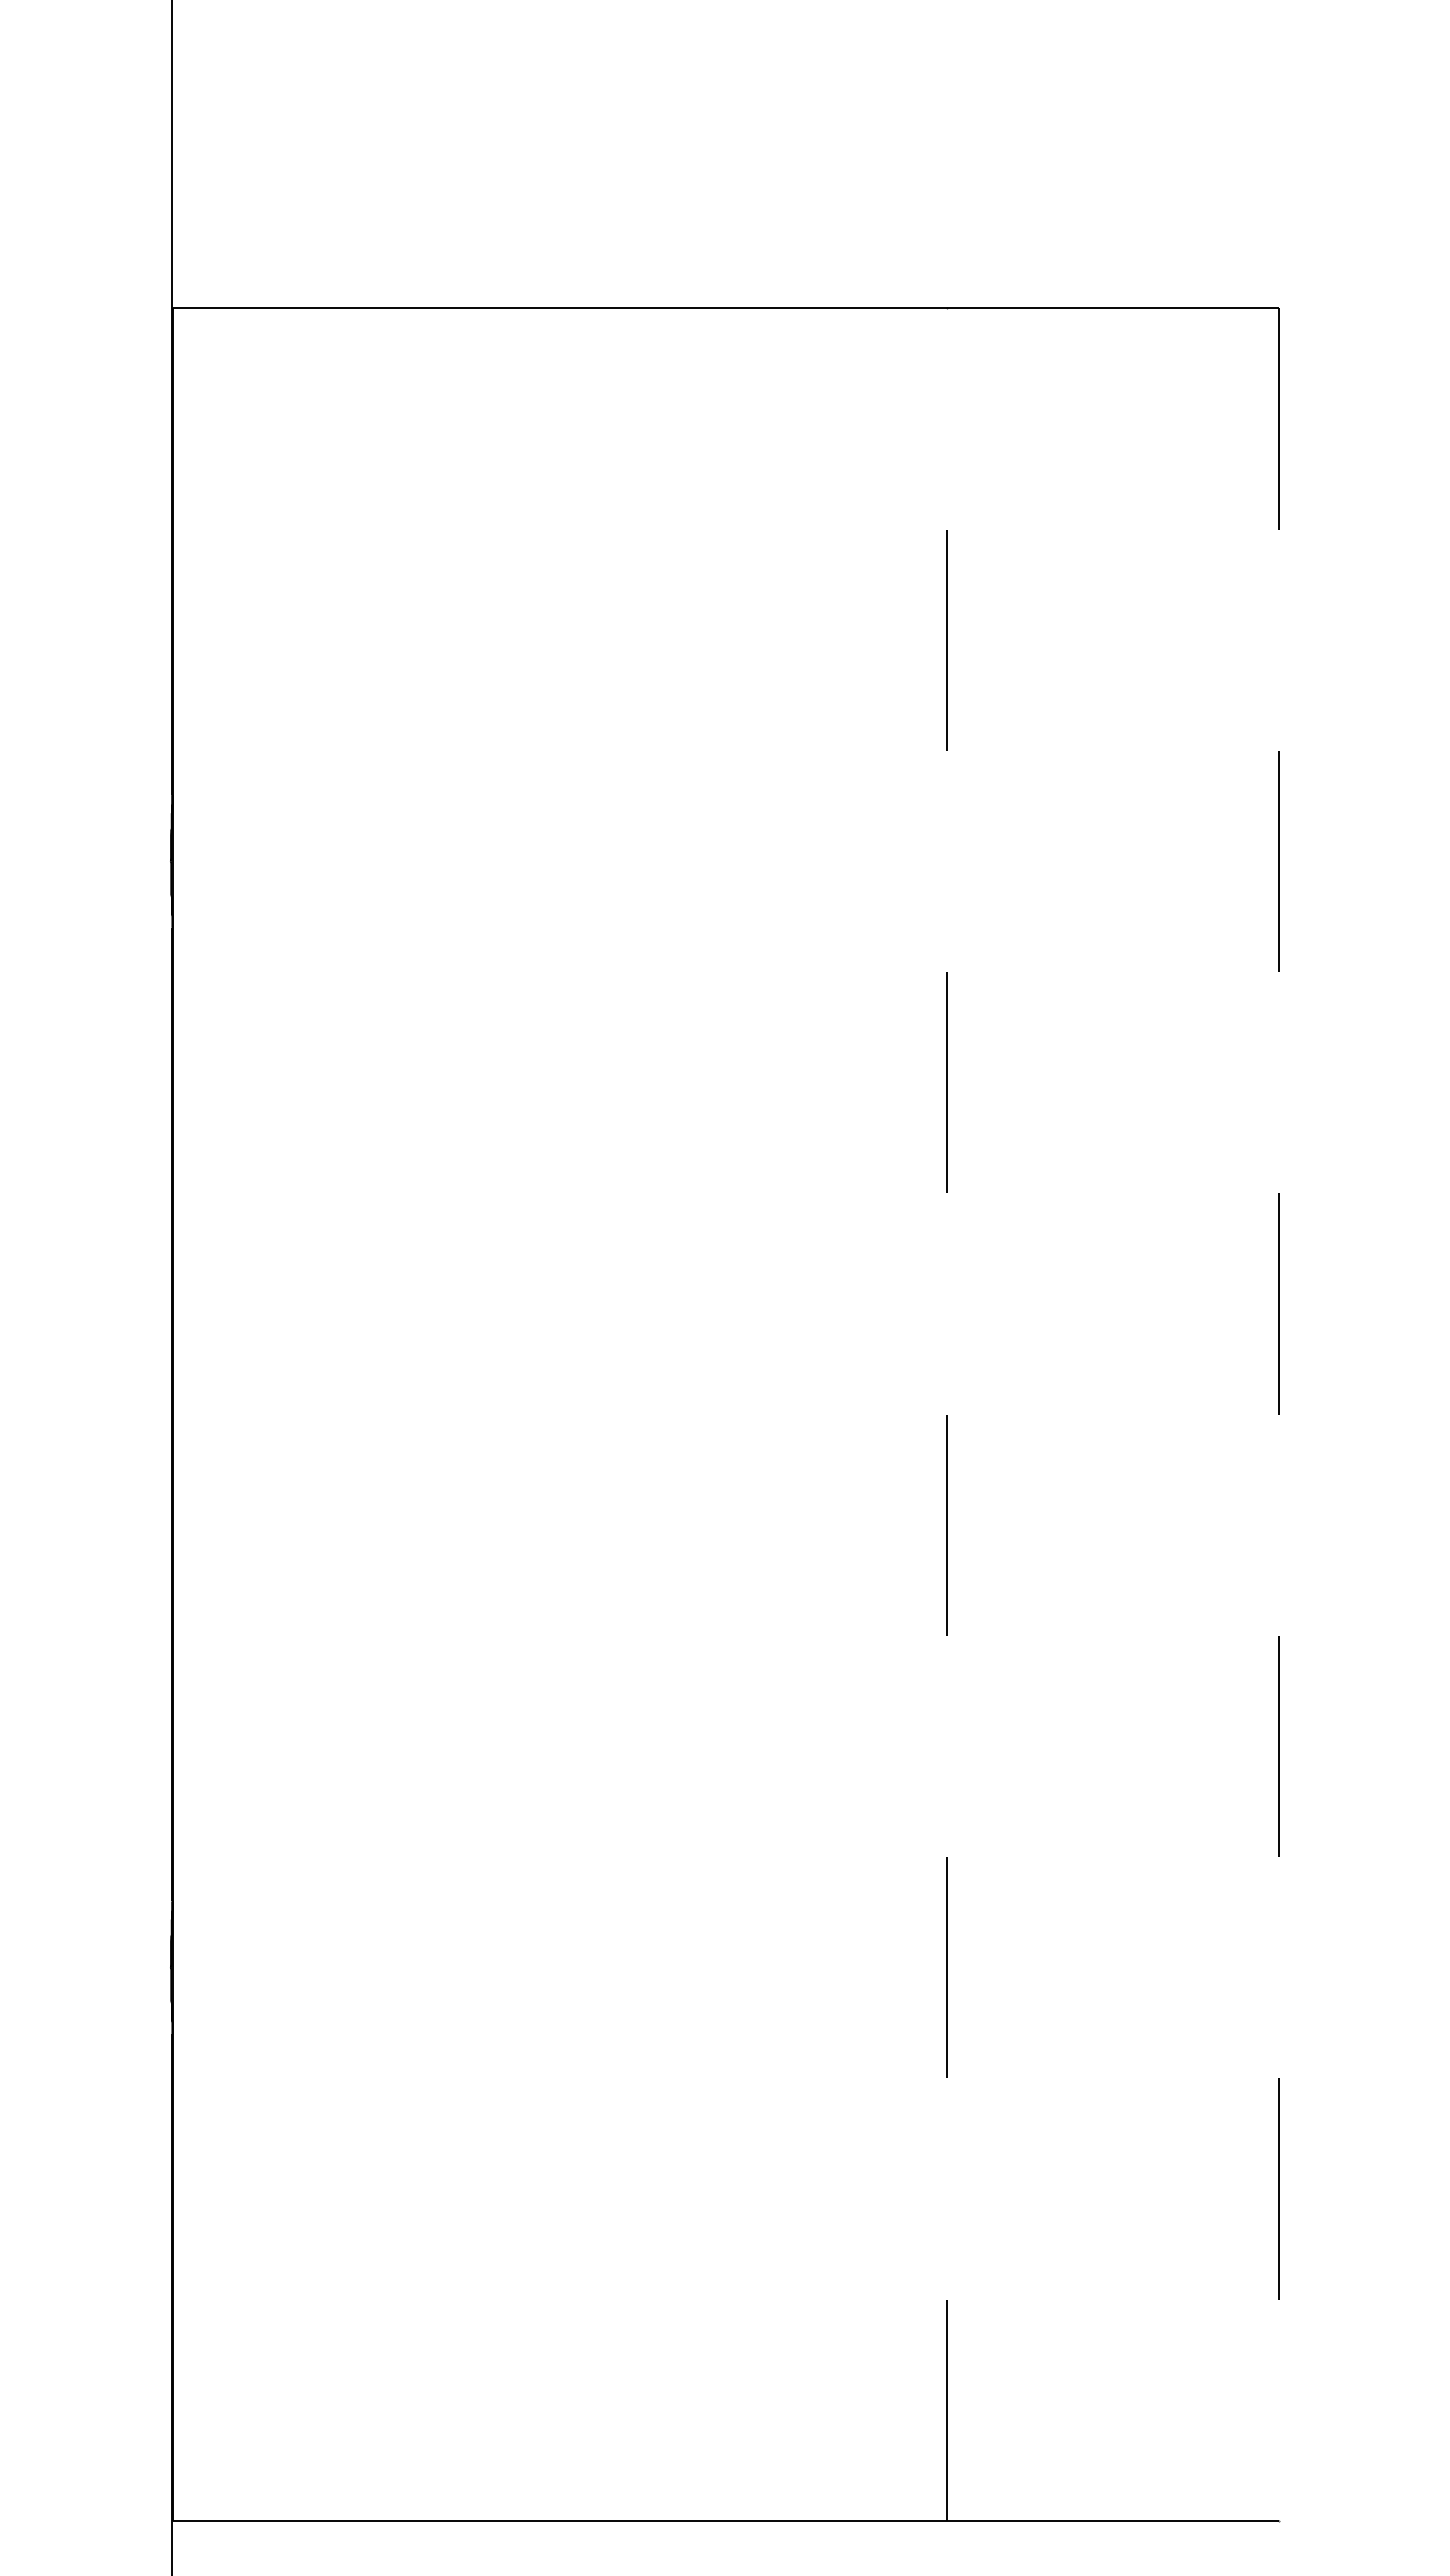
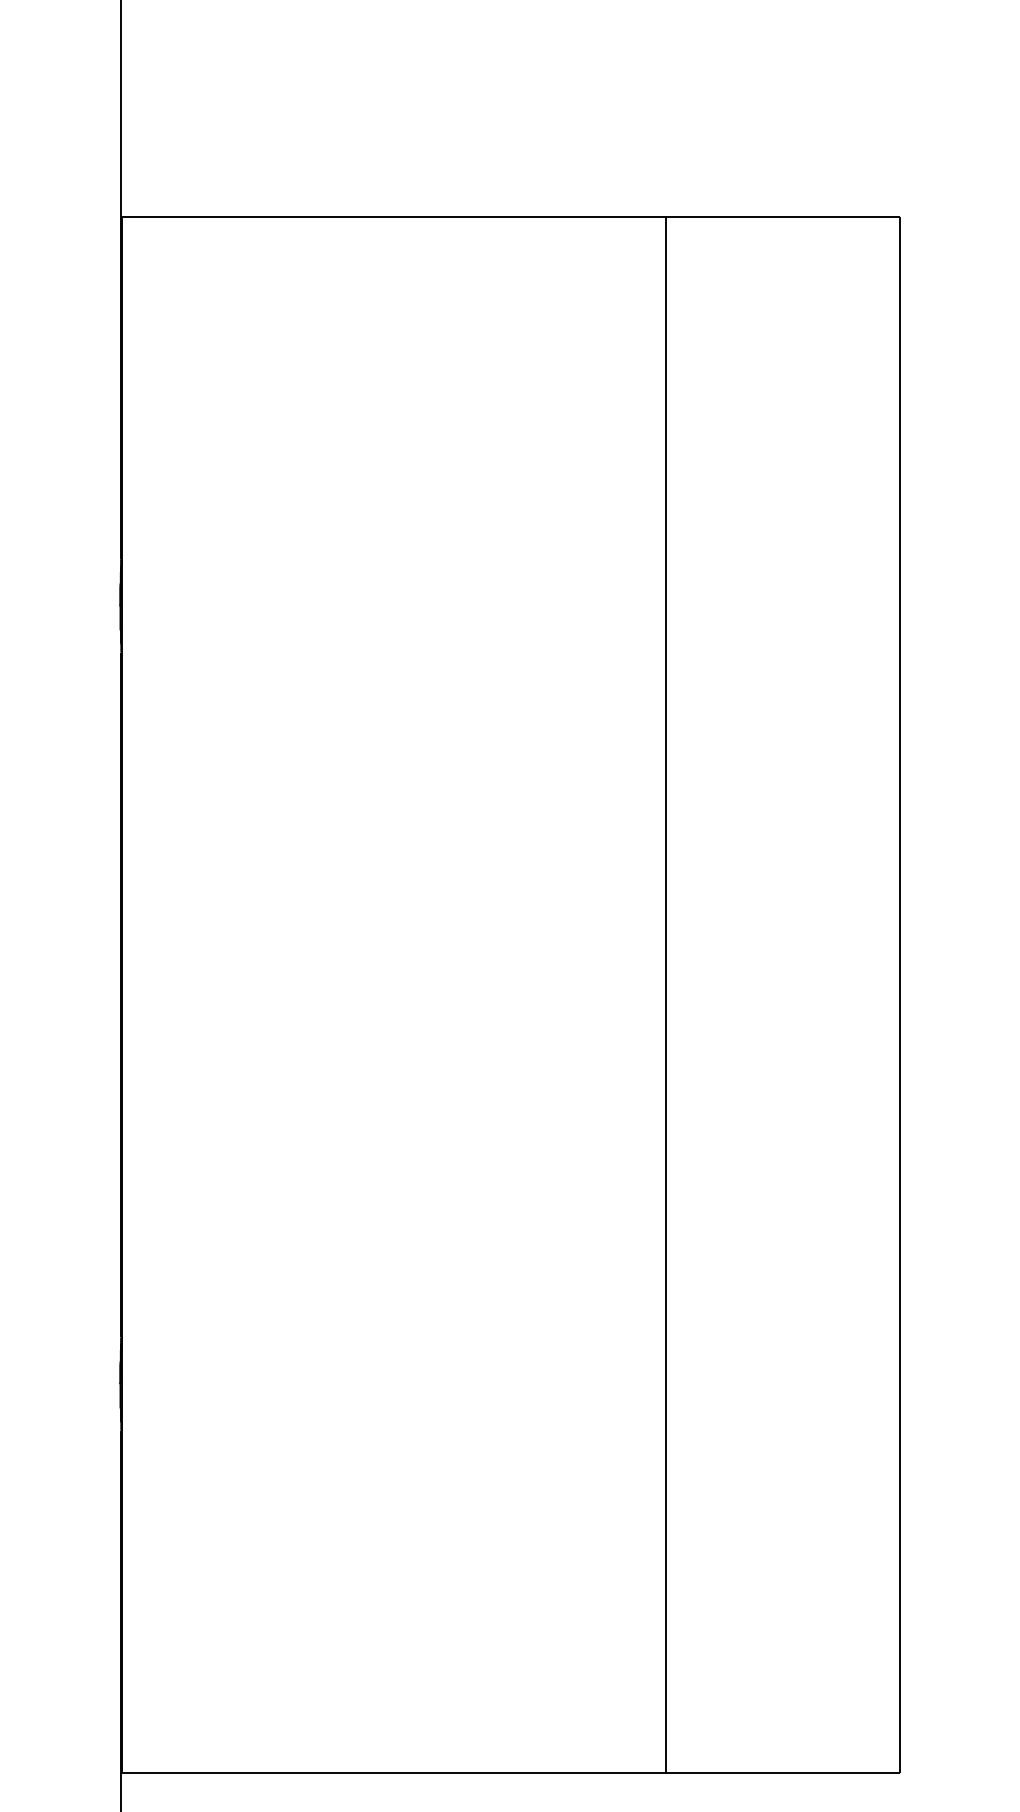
line: (947, 1414) -> (666, 994), dashed -> solid
line: (1279, 1415) -> (900, 995), dashed -> solid

